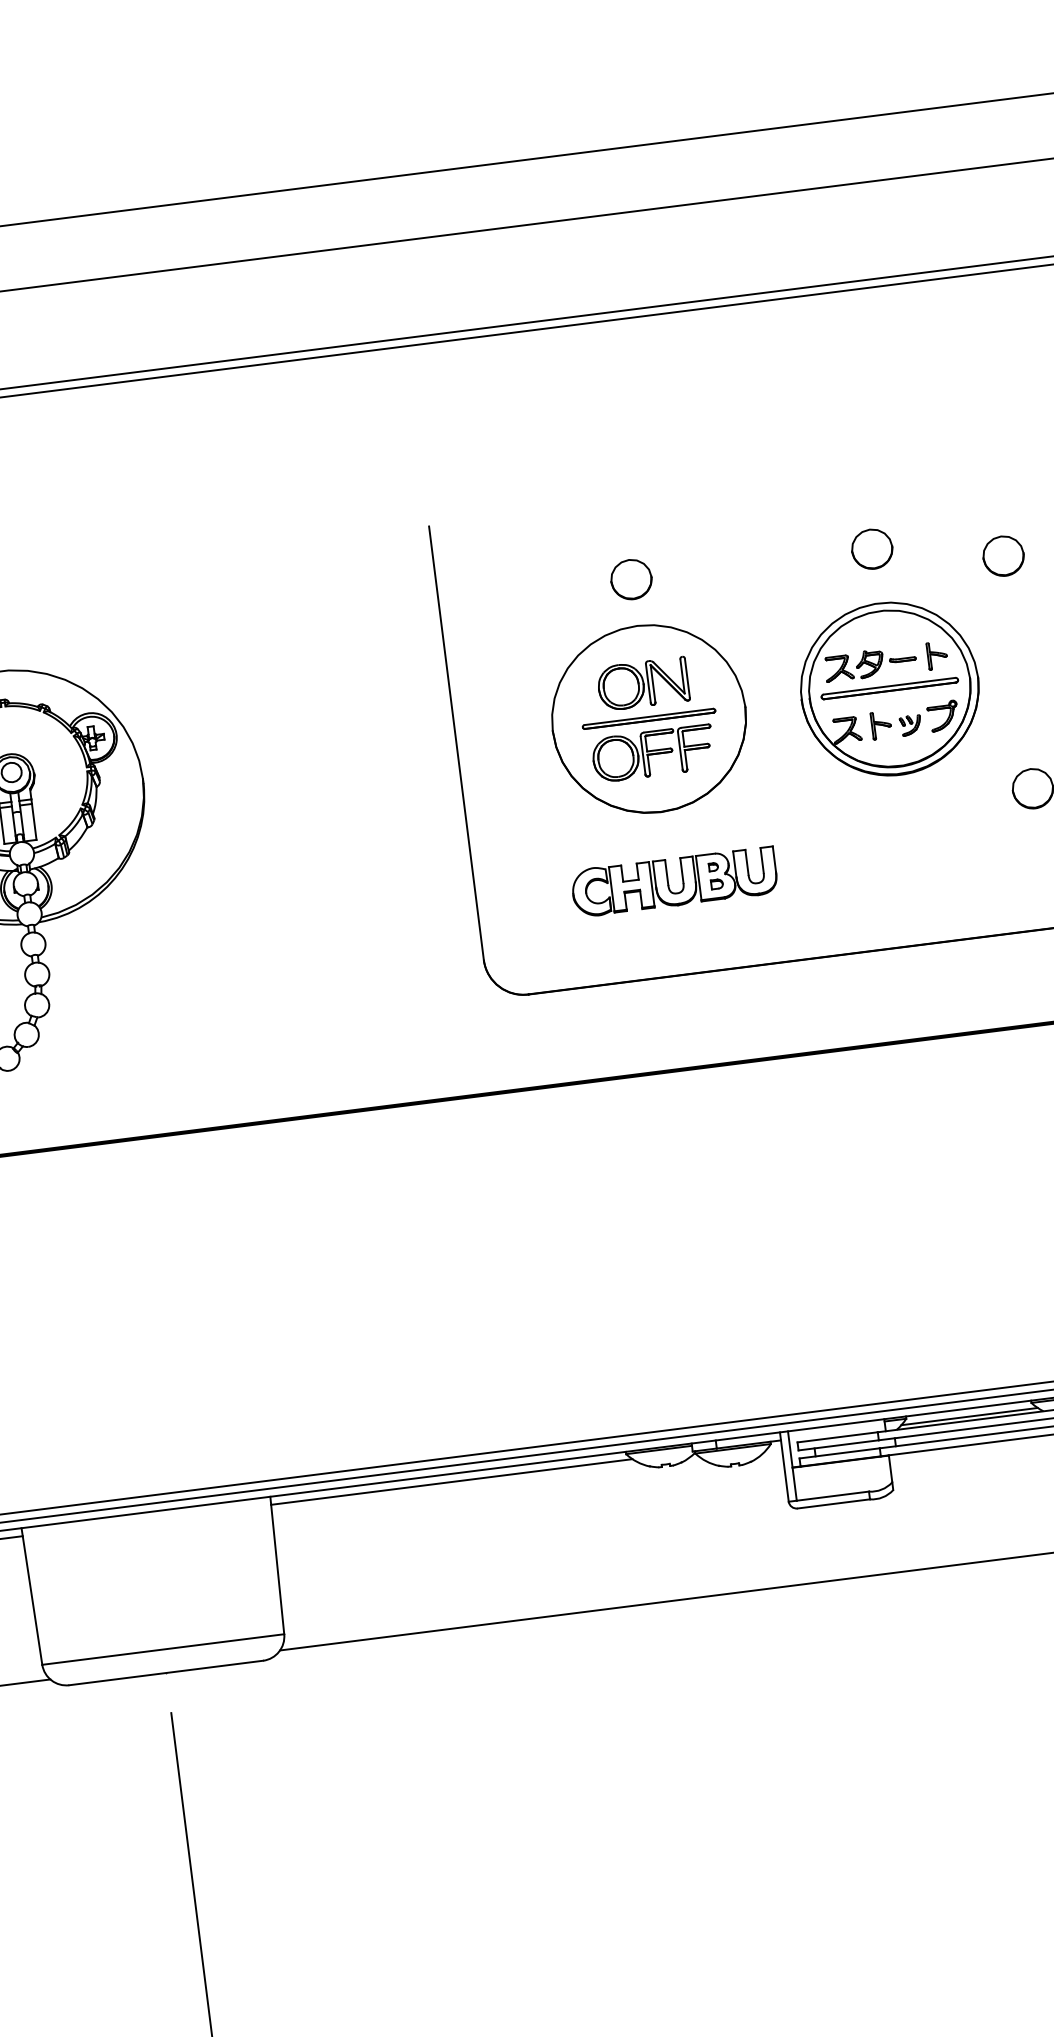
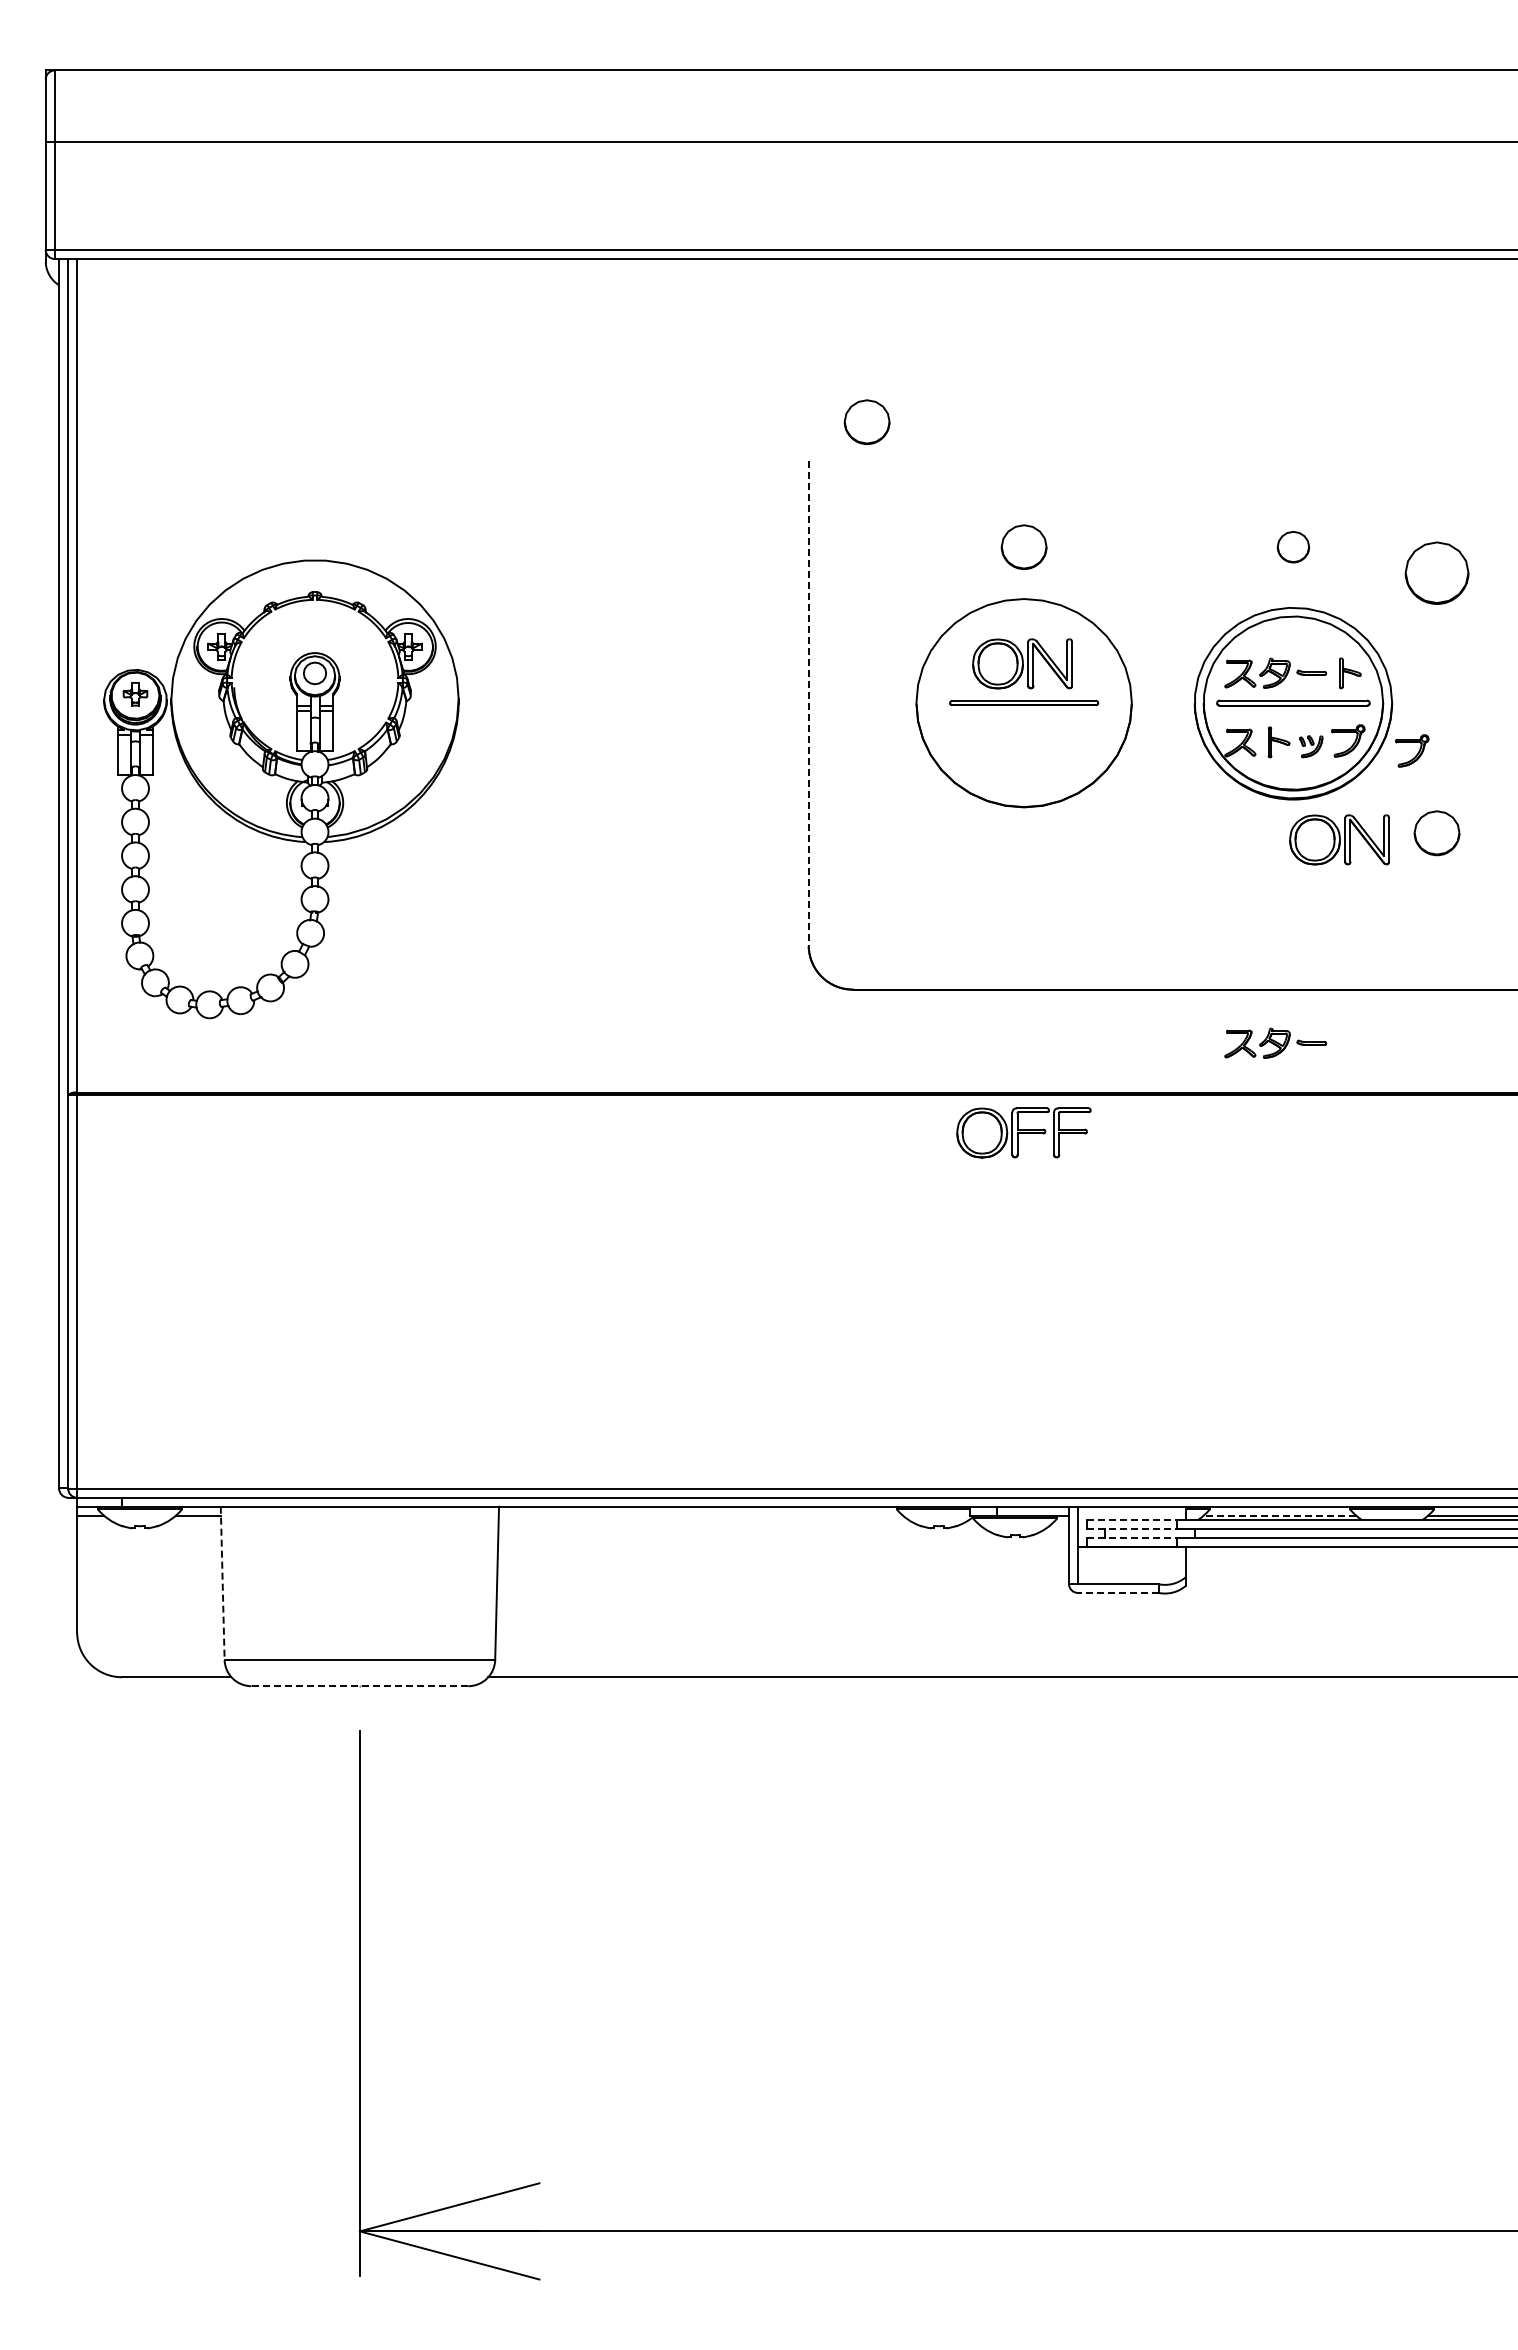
part: (476, 484) -> (866, 421), added
part: (872, 548) -> (1293, 546), size x0.7
part: (1003, 555) -> (1436, 572), size x1.4
part: (1001, 717) -> (1412, 750), added
line: (456, 743) -> (808, 703), solid -> dashed
part: (652, 753) -> (1023, 1132), moved
part: (946, 805) -> (1339, 839), added
part: (668, 882) -> (1022, 885), removed
part: (912, 994) -> (1275, 1042), added
line: (969, 1416) -> (1279, 1515), solid -> dashed
line: (837, 1437) -> (1131, 1520), solid -> dashed
line: (838, 1445) -> (1131, 1529), solid -> dashed
line: (839, 1453) -> (1131, 1538), solid -> dashed
line: (451, 1481) -> (700, 1515), removed
line: (833, 1503) -> (1117, 1592), solid -> dashed
line: (31, 1596) -> (222, 1583), solid -> dashed
line: (166, 1673) -> (360, 1686), solid -> dashed

